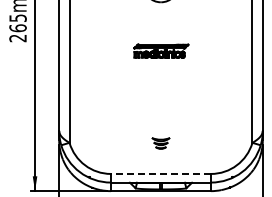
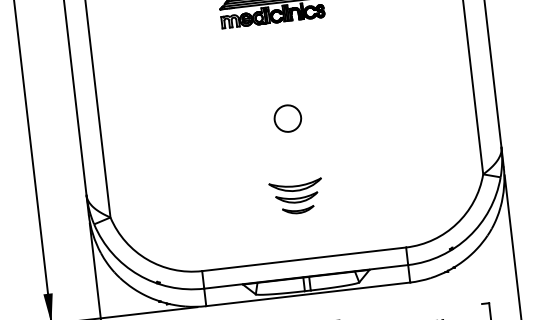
circle: (160, 104) -> (286, 117), added
part: (160, 143) -> (295, 197), size x1.43
line: (160, 173) -> (303, 258), dashed -> solid

